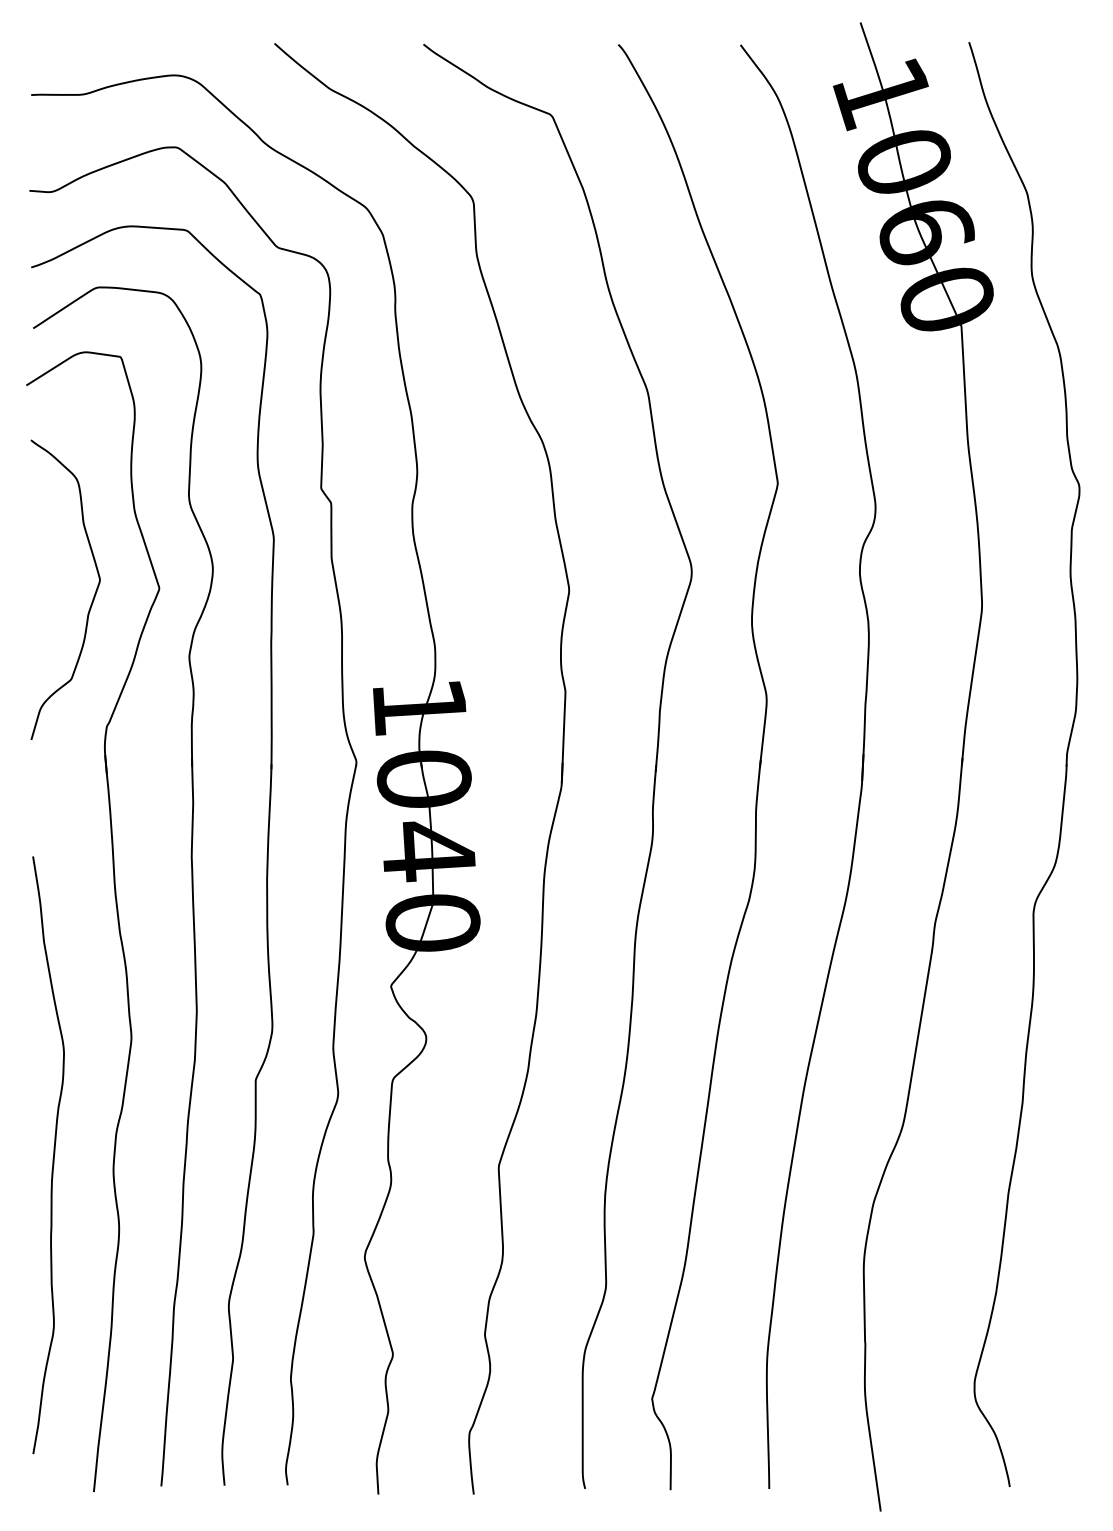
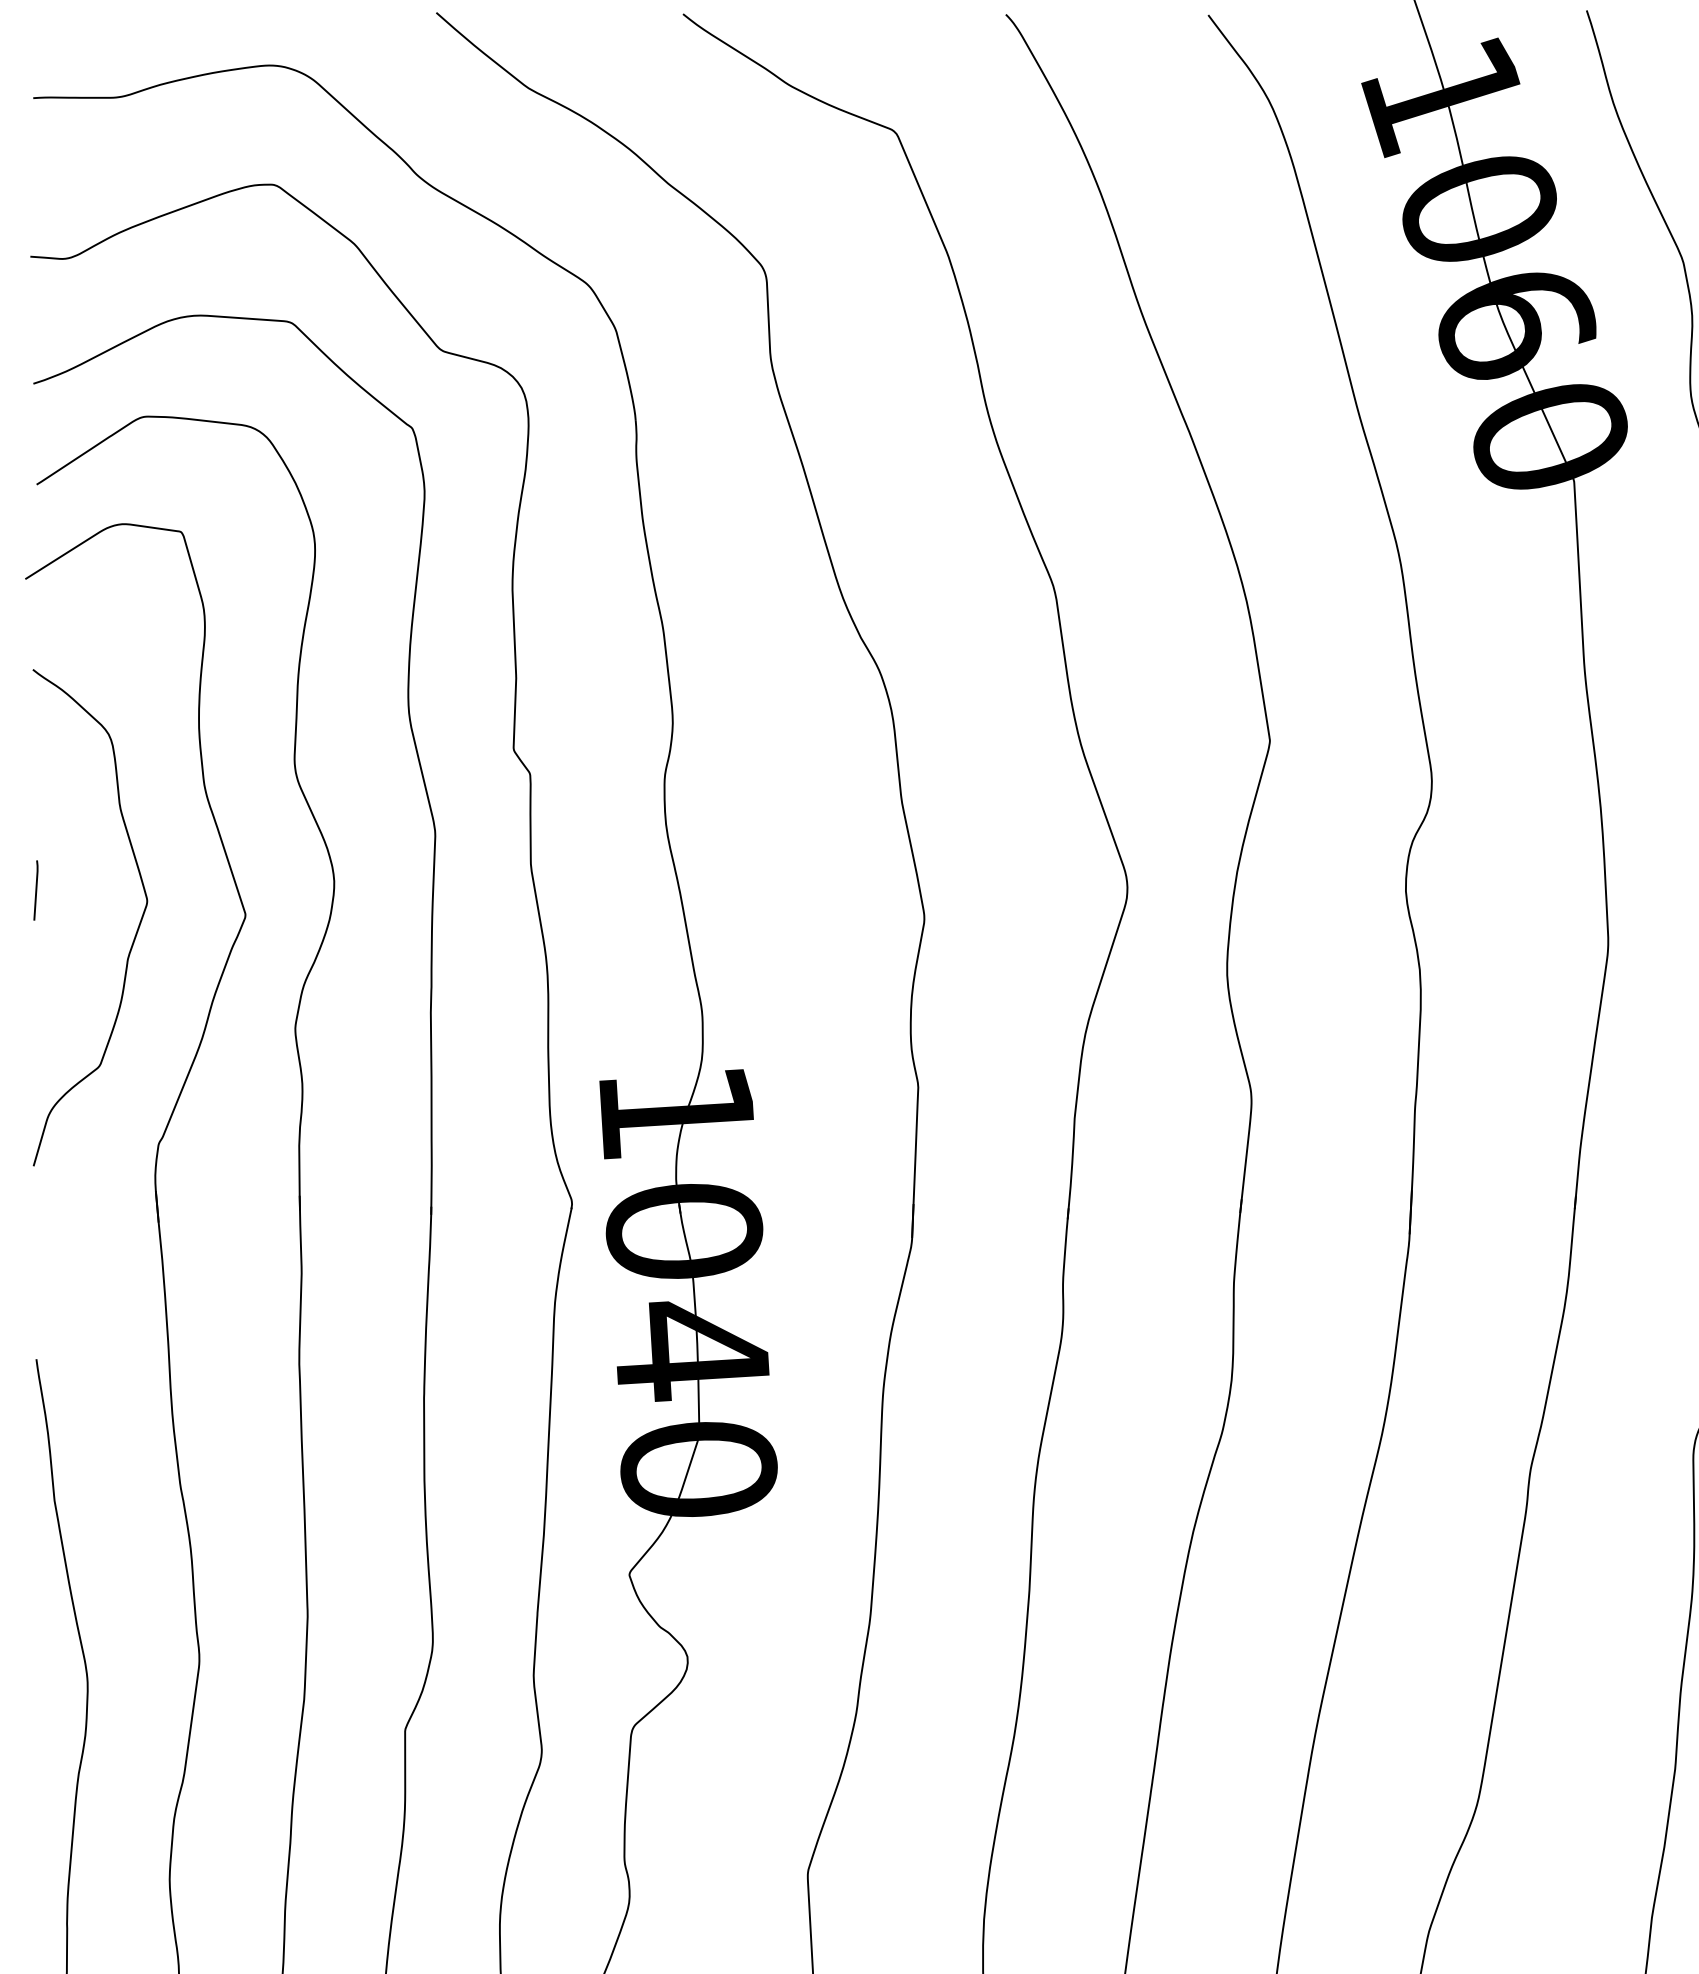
line: (32, 573) -> (35, 890), added

